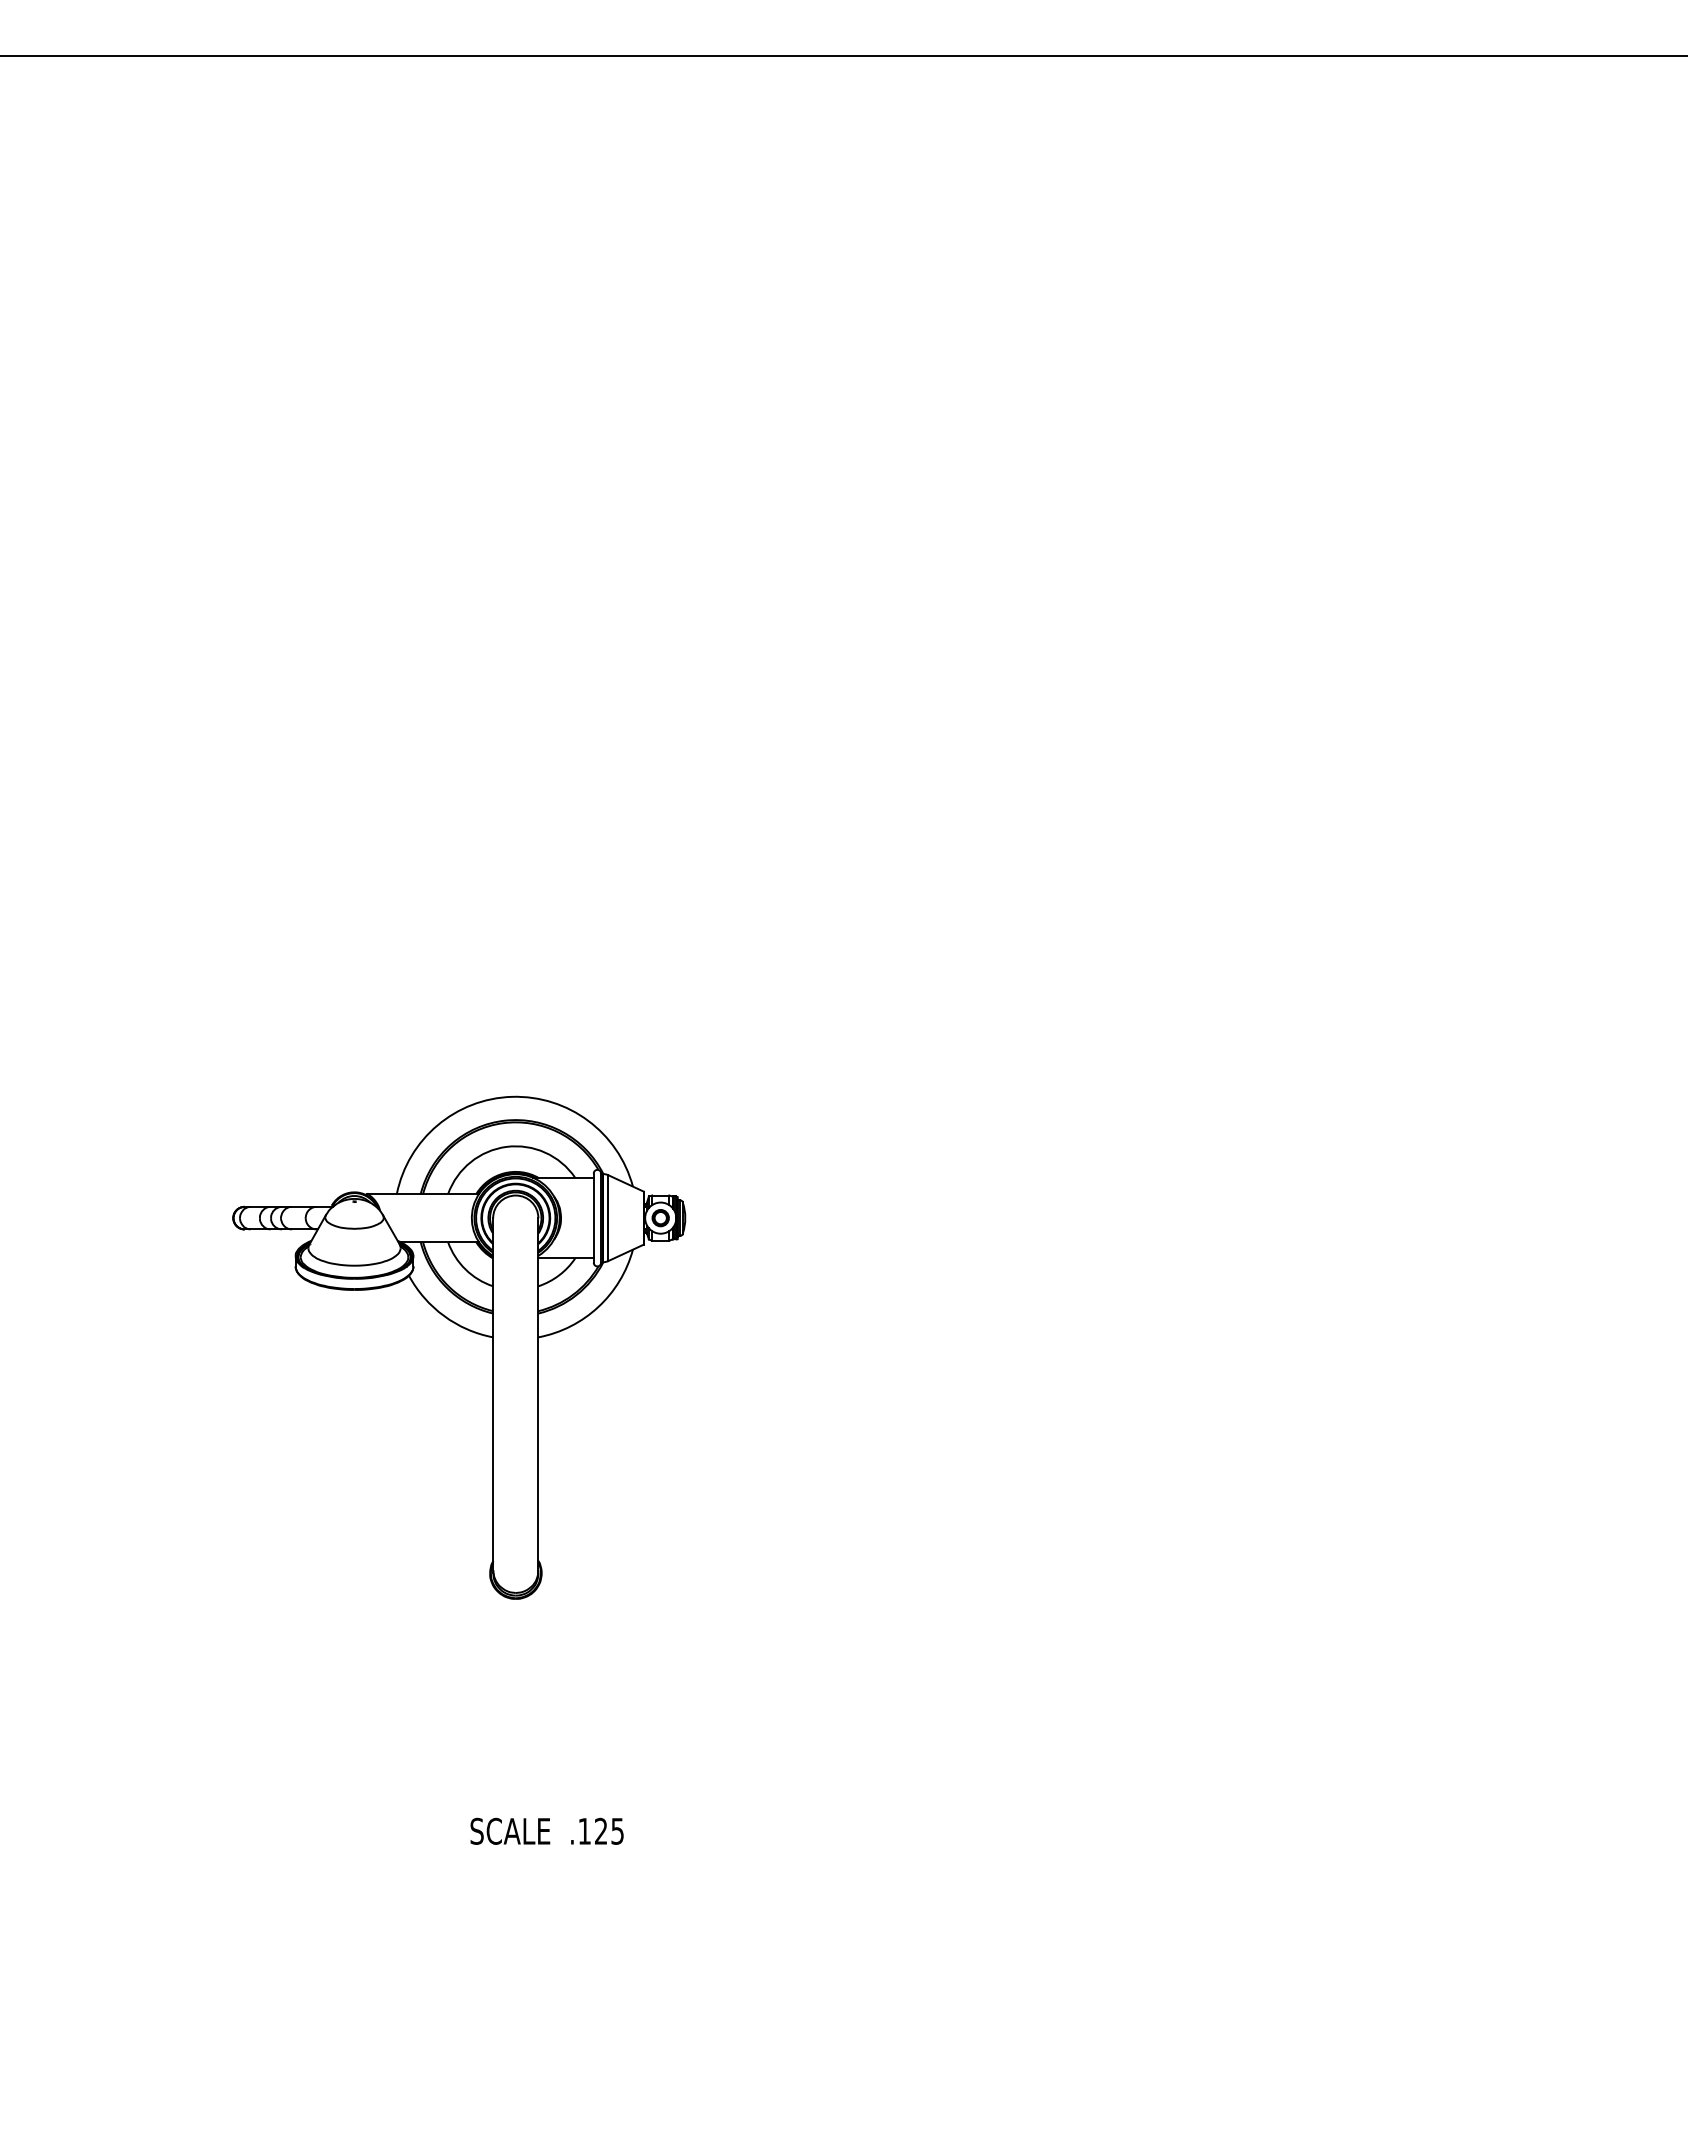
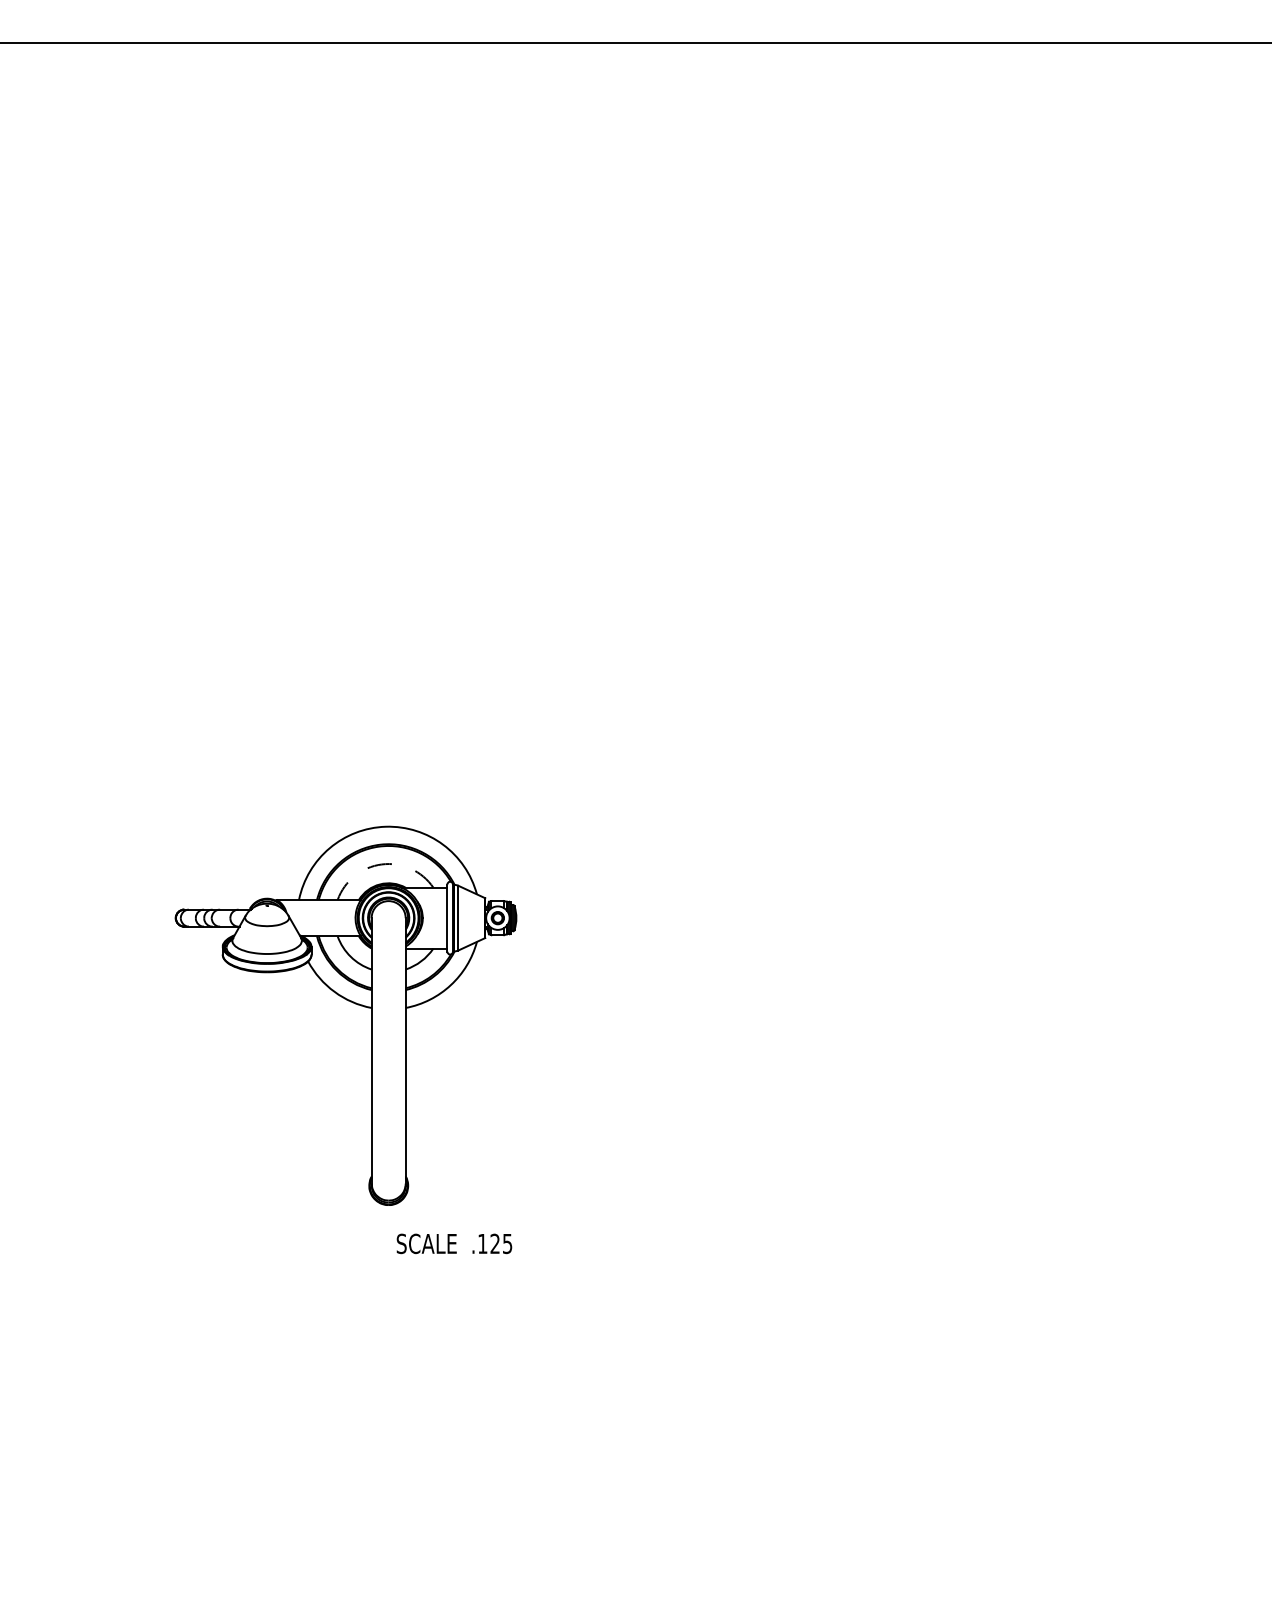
arc: (506, 1146) -> (381, 864), solid -> dashed
text: (546, 1830) -> (454, 1243), moved

